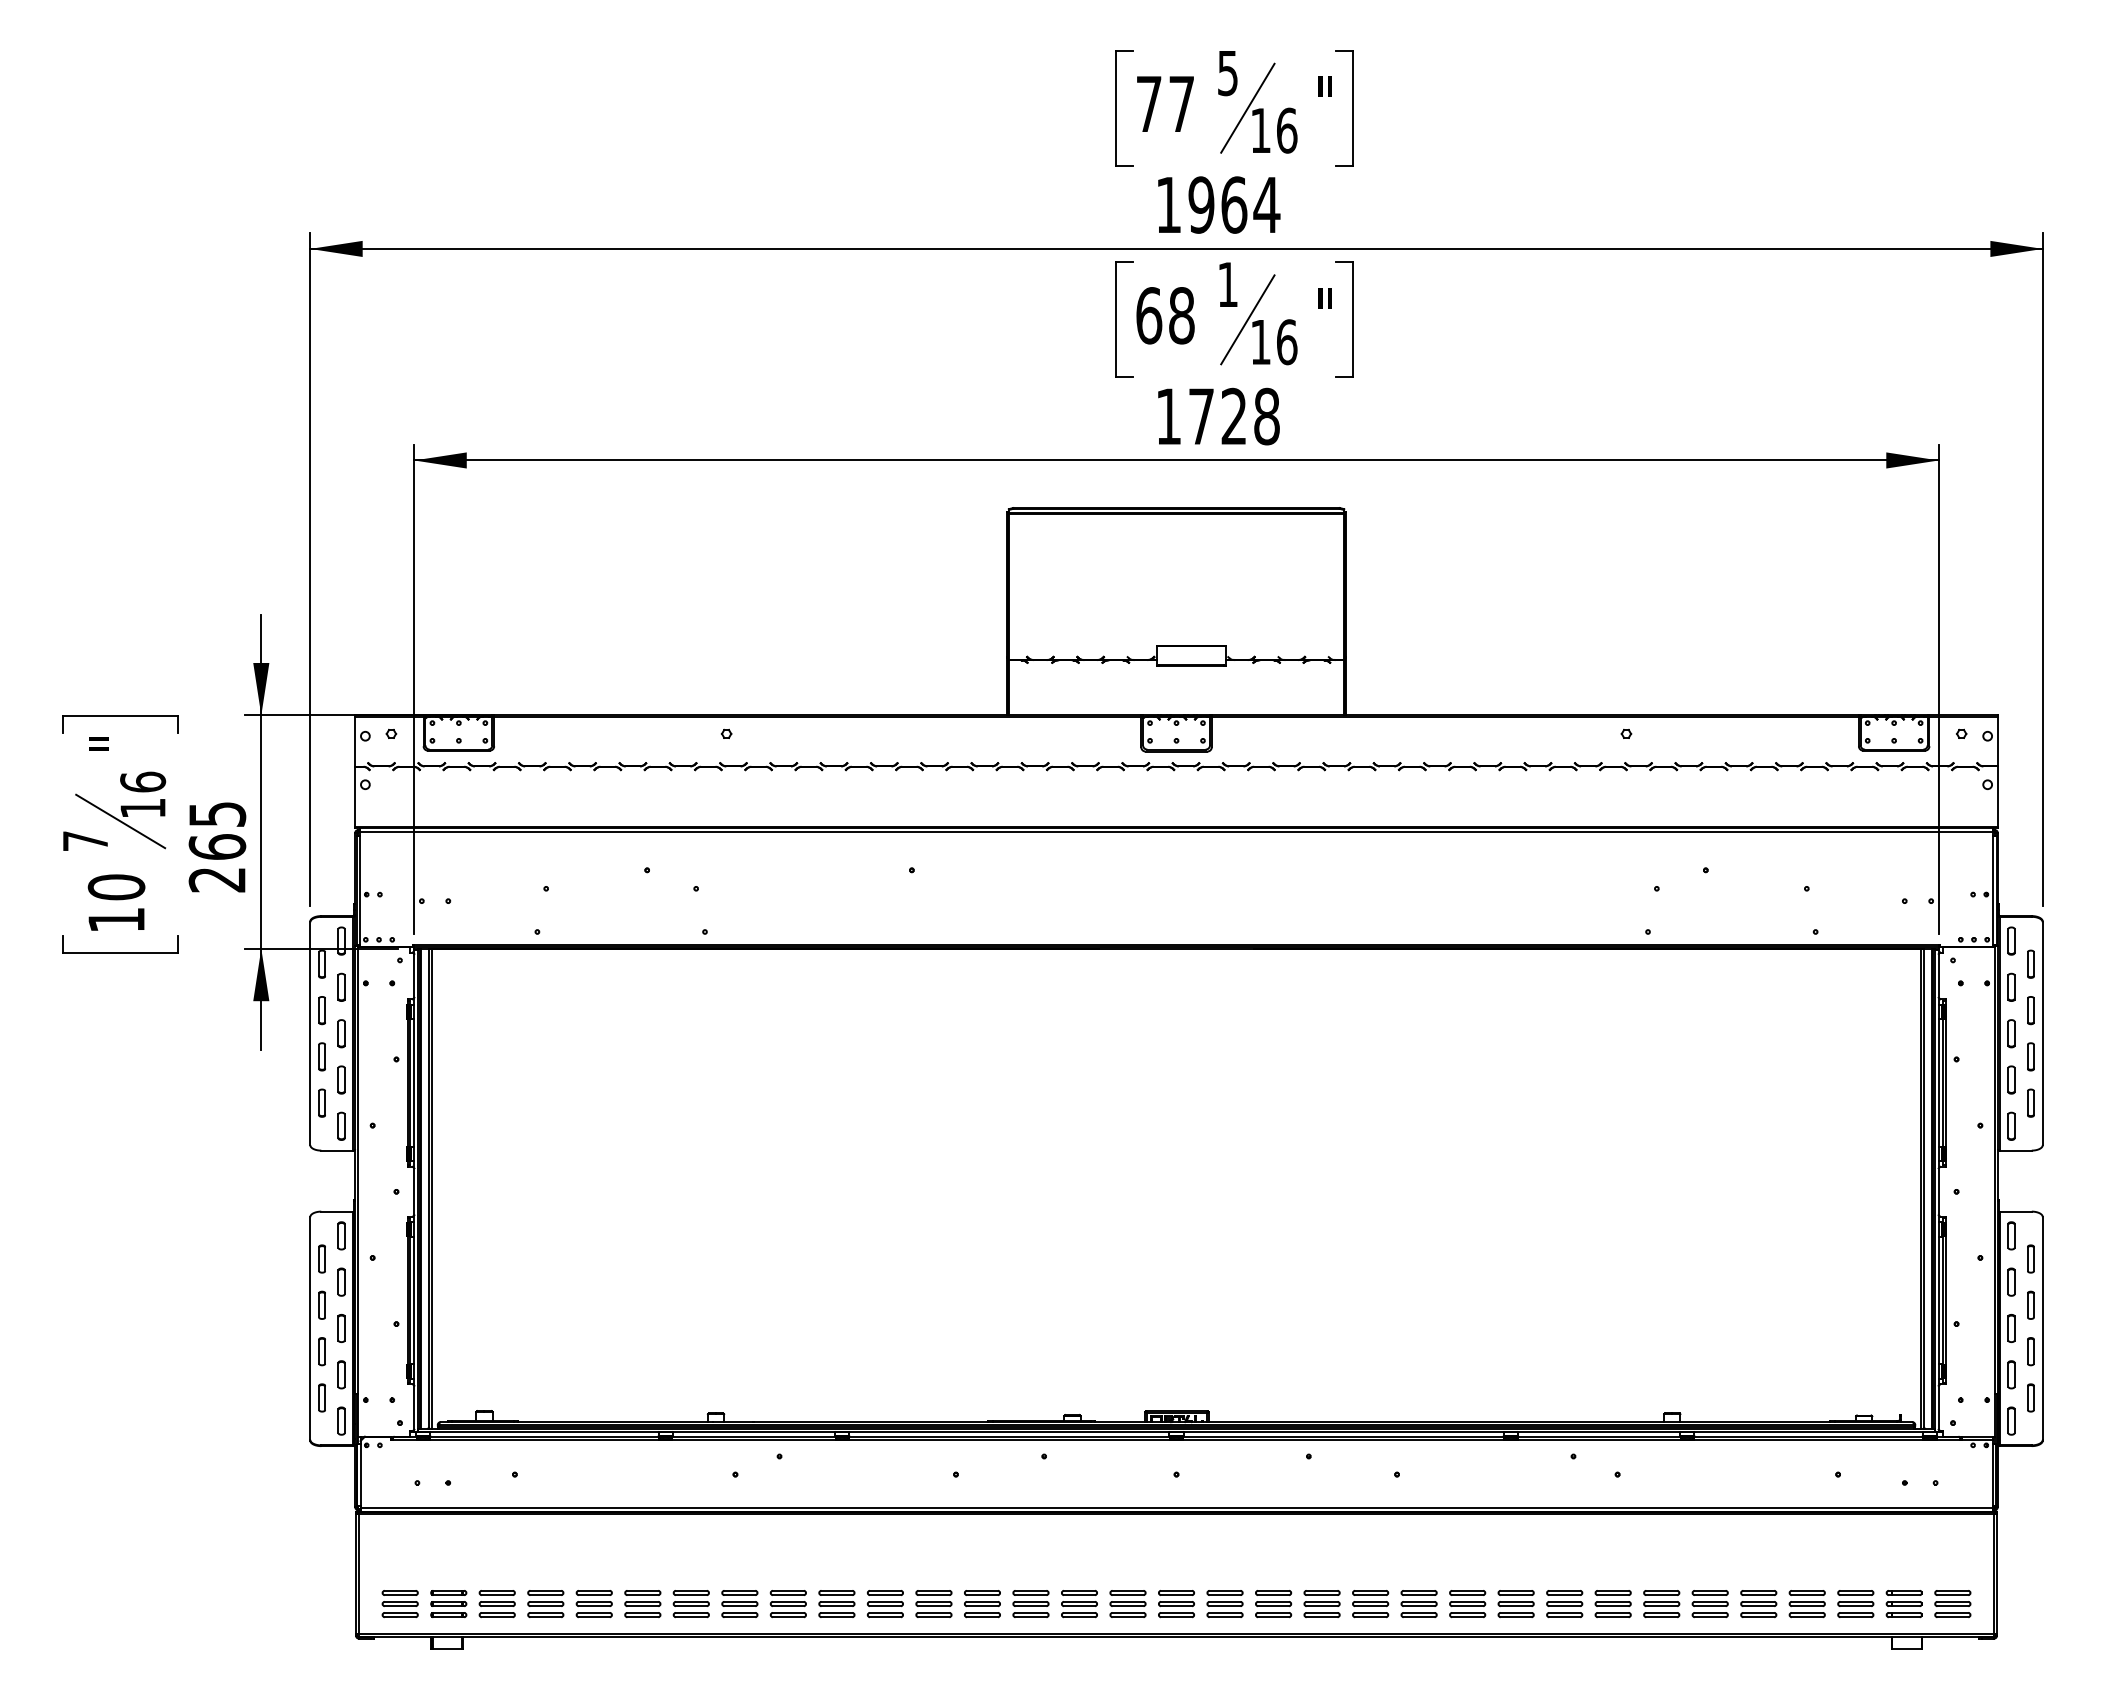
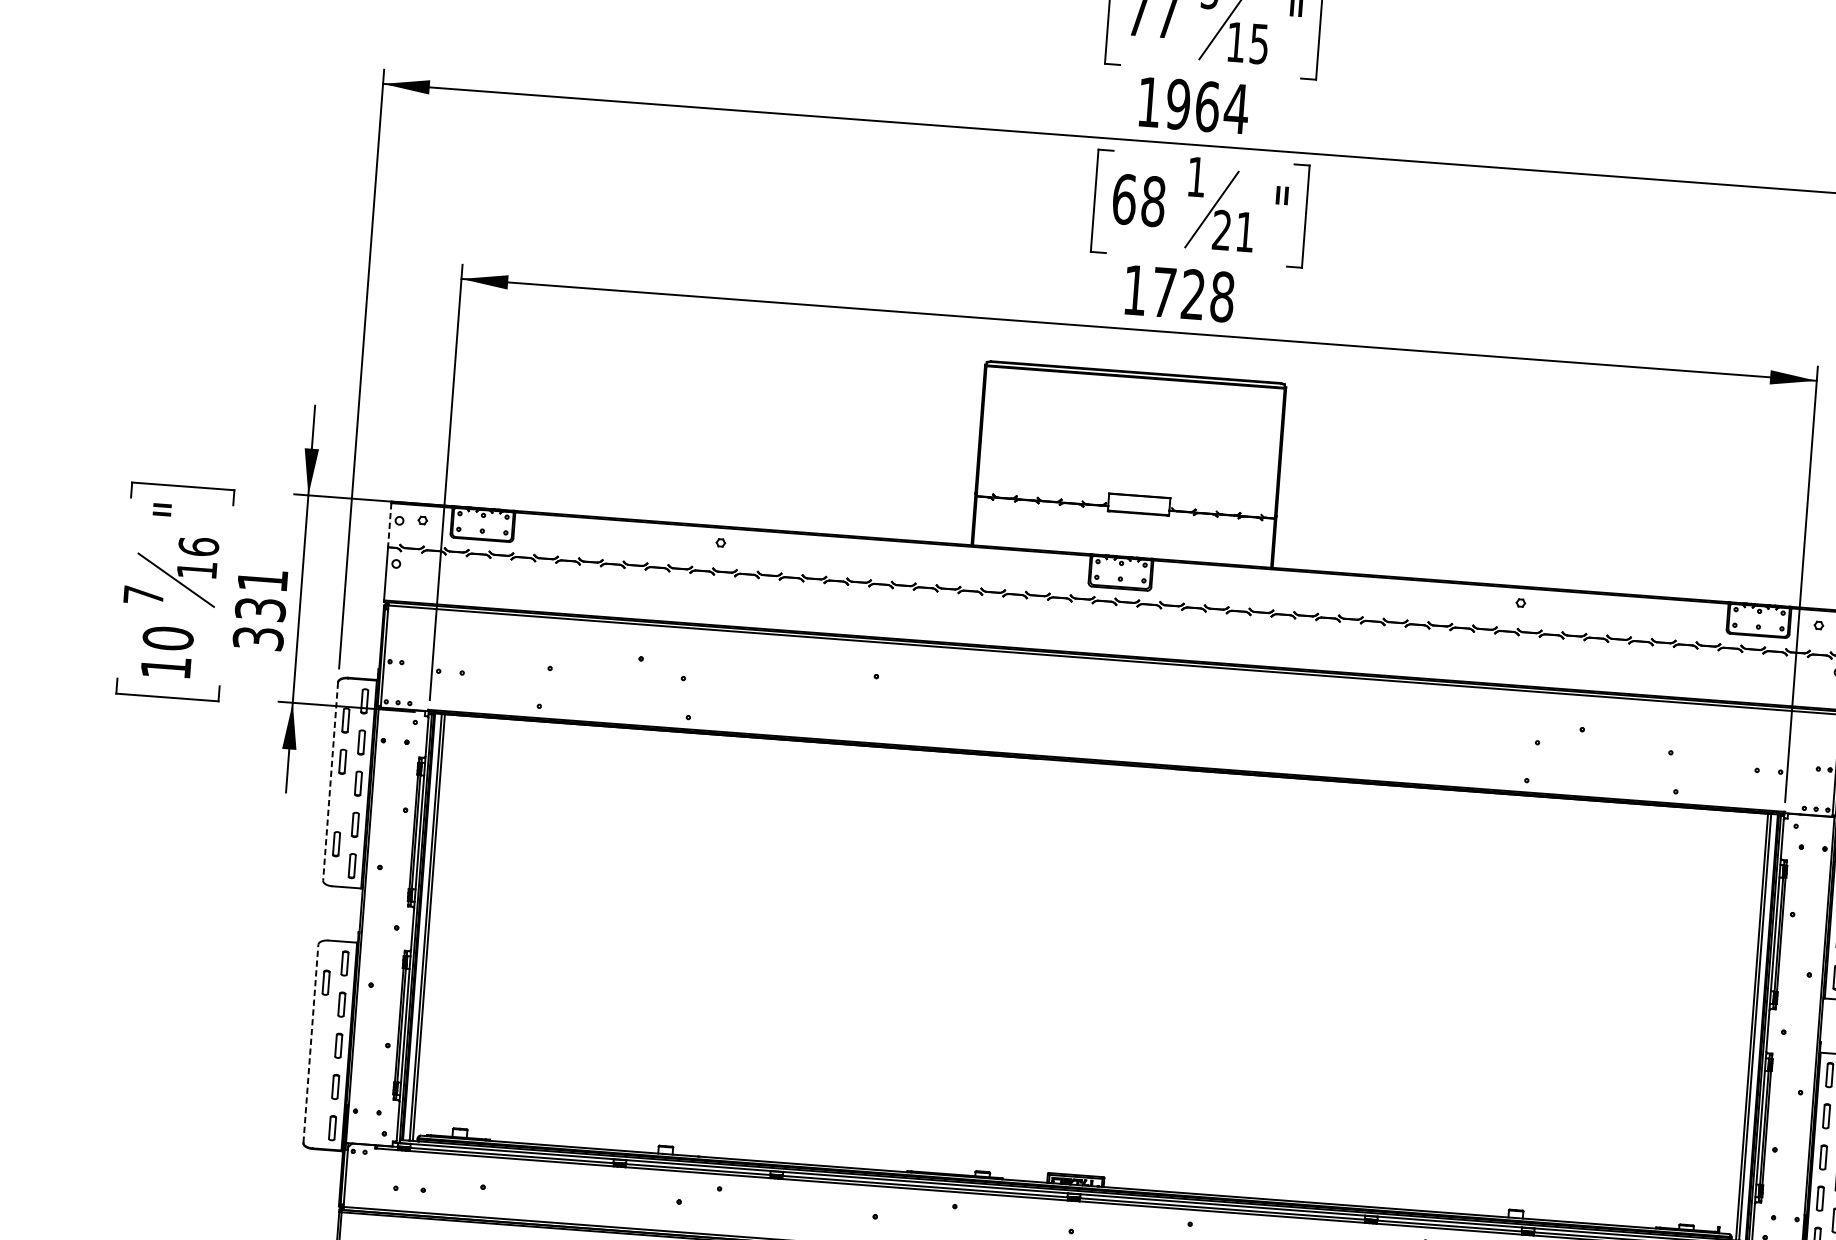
text: (1287, 130) -> (1259, 43), 16 -> 15
text: (1273, 342) -> (1233, 231), 16 -> 21
line: (354, 741) -> (389, 524), solid -> dashed
text: (217, 847) -> (260, 609), 265 -> 331
line: (310, 1034) -> (330, 782), solid -> dashed
part: (321, 1056) -> (339, 802), removed
part: (321, 1304) -> (322, 1023), removed
line: (310, 1328) -> (311, 1043), solid -> dashed
part: (321, 1351) -> (319, 1064), removed
part: (321, 1397) -> (316, 1105), removed

